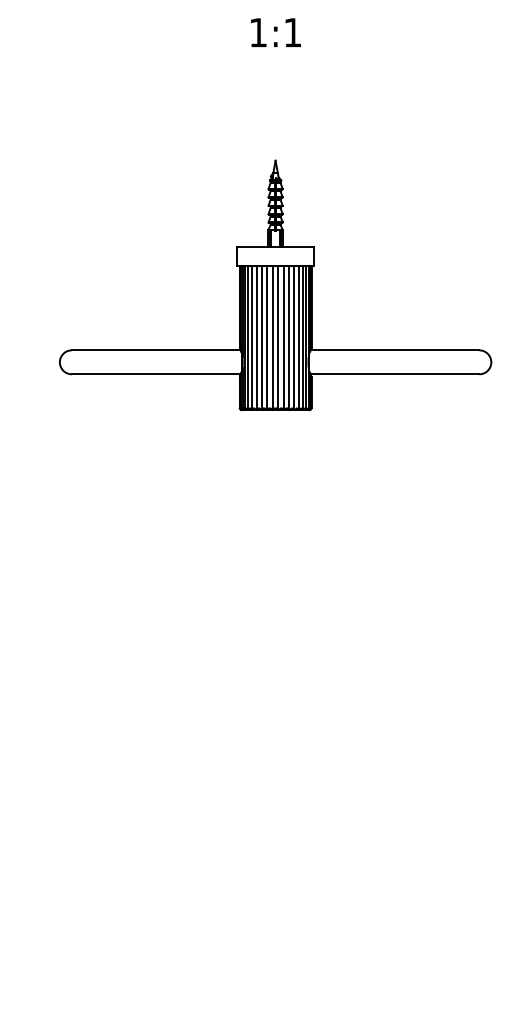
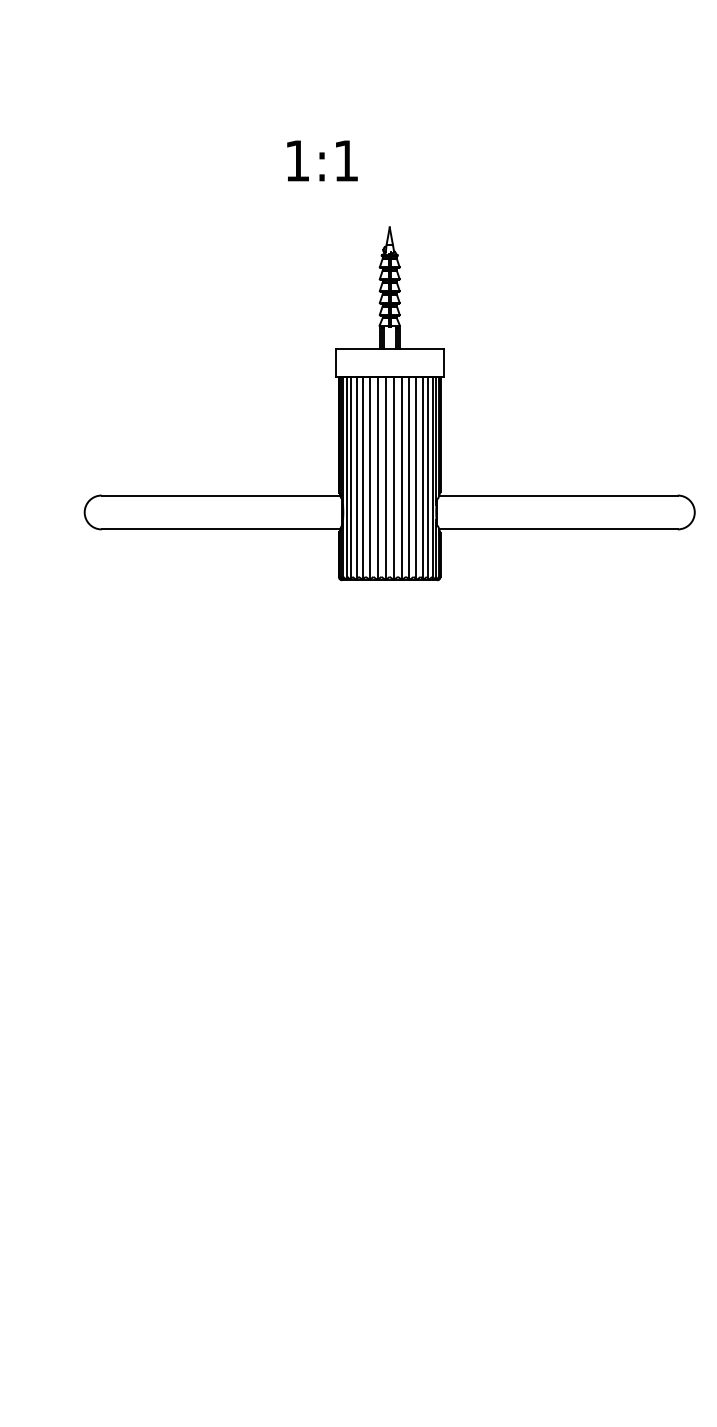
text: (275, 32) -> (321, 160), moved

